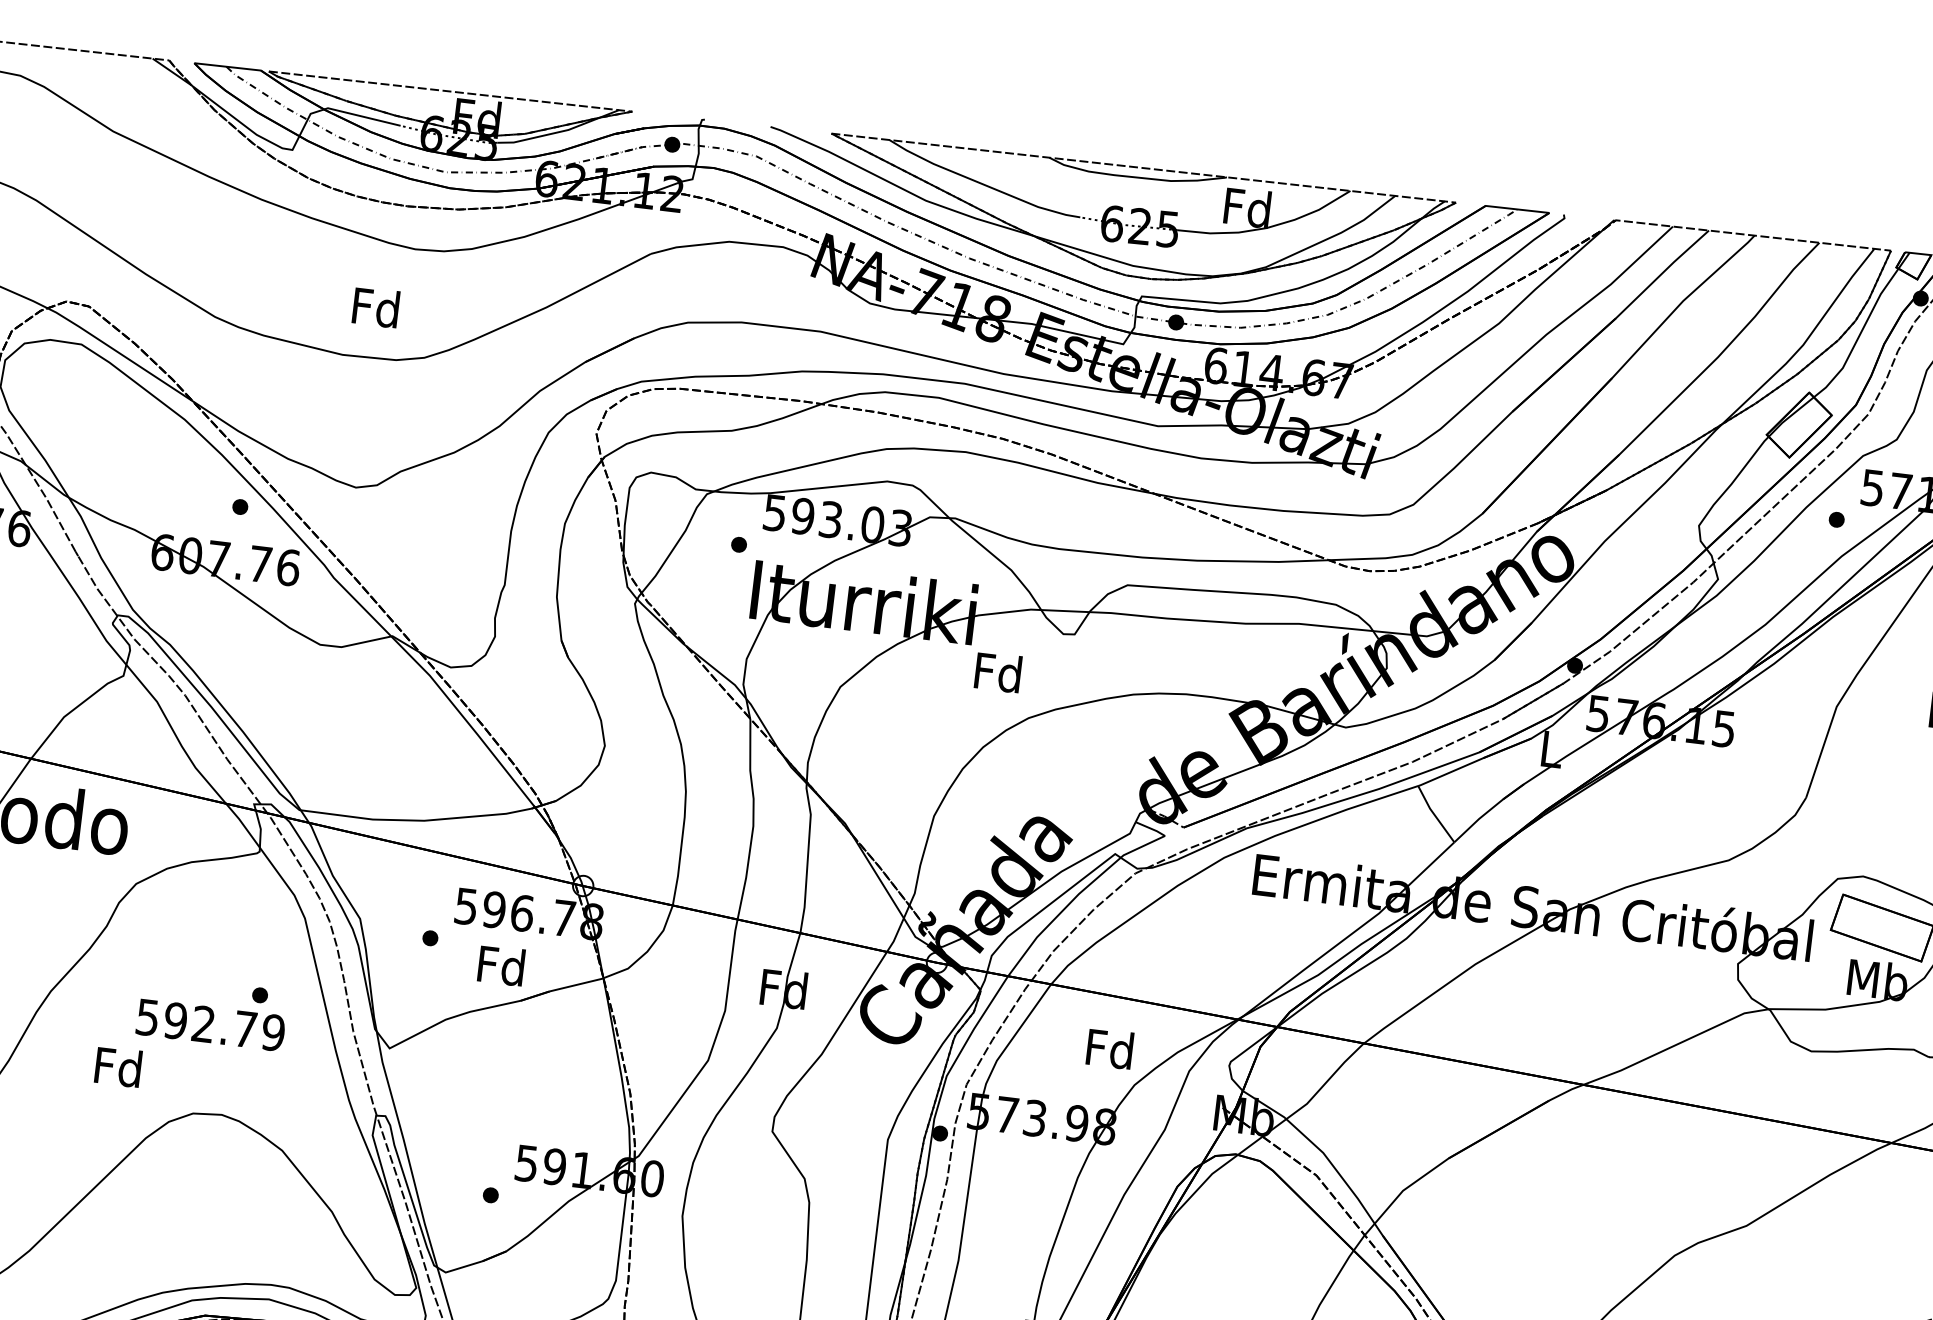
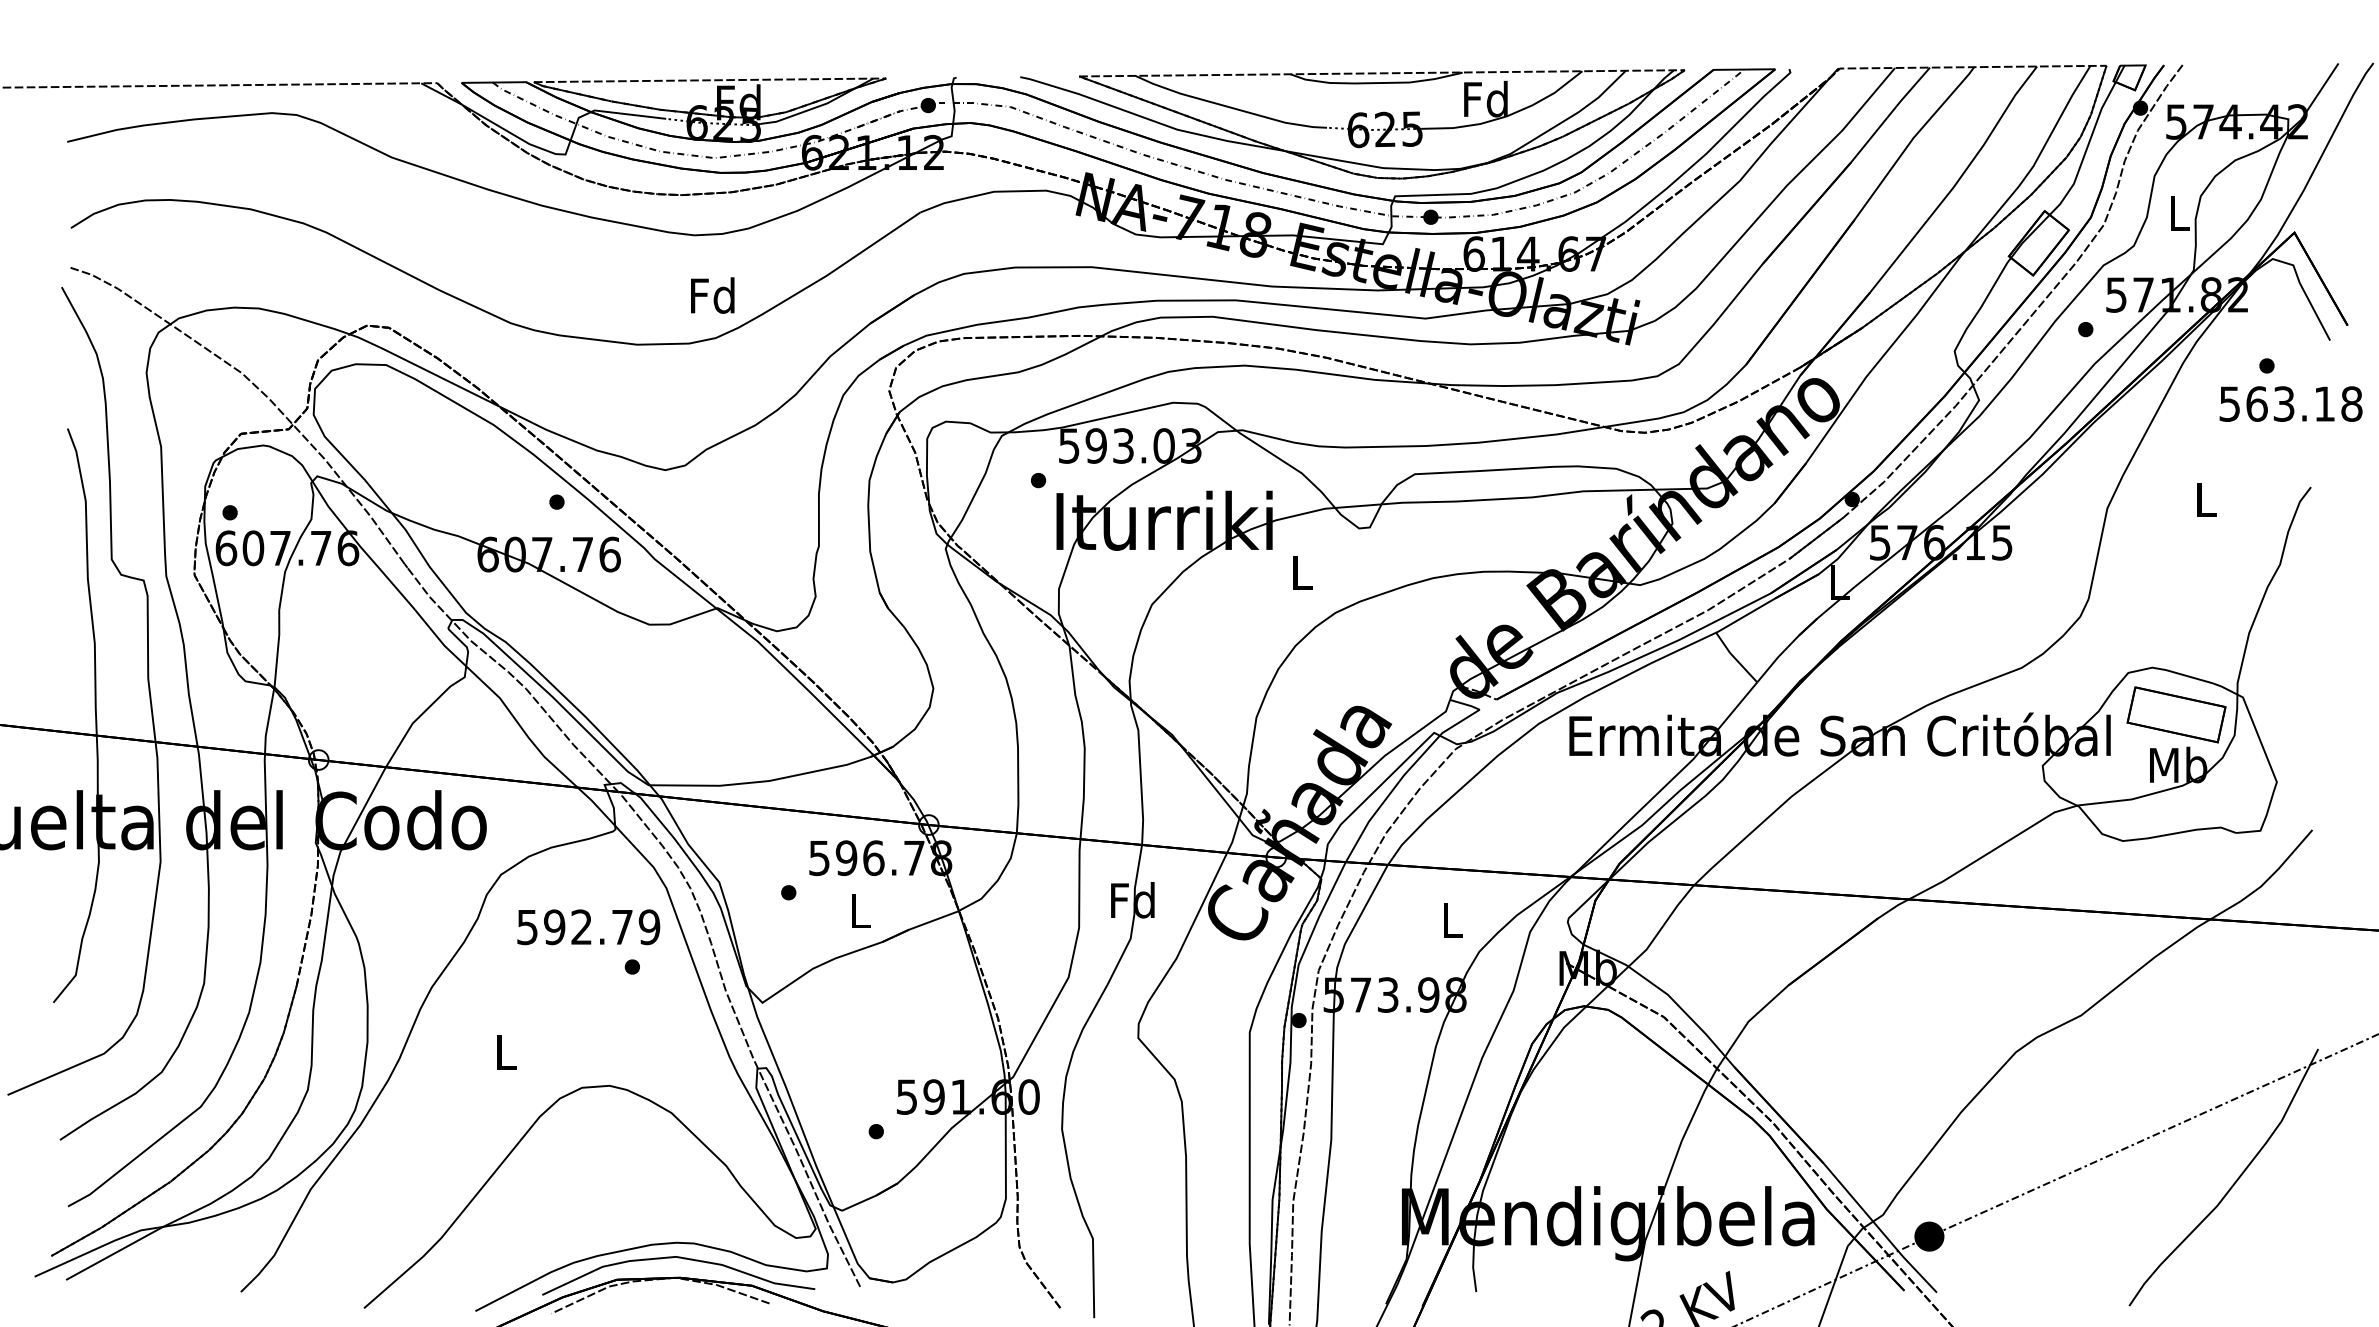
text: (375, 307) -> (712, 295), moved
text: (997, 672) -> (1300, 572), Fd -> L
text: (501, 965) -> (859, 910), Fd -> L
text: (210, 1025) -> (588, 927), moved
text: (1109, 1048) -> (1451, 919), Fd -> L
text: (117, 1066) -> (504, 1051), Fd -> L

